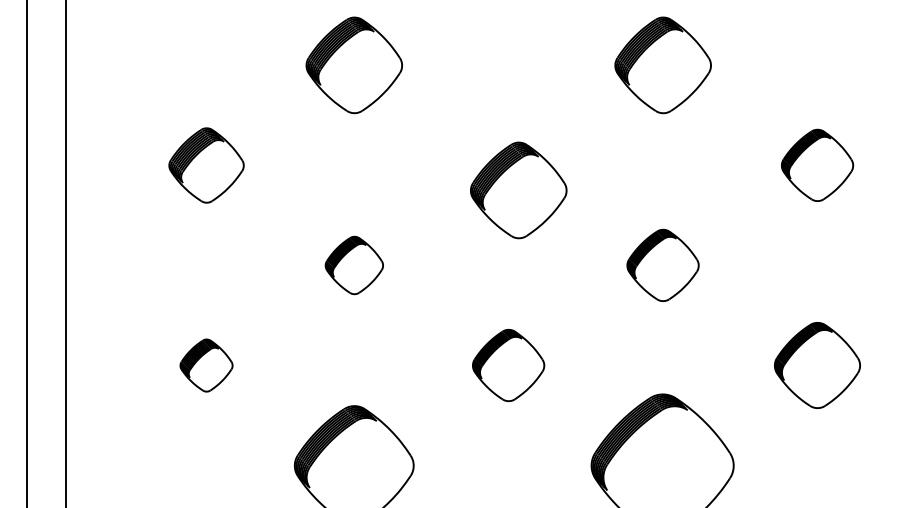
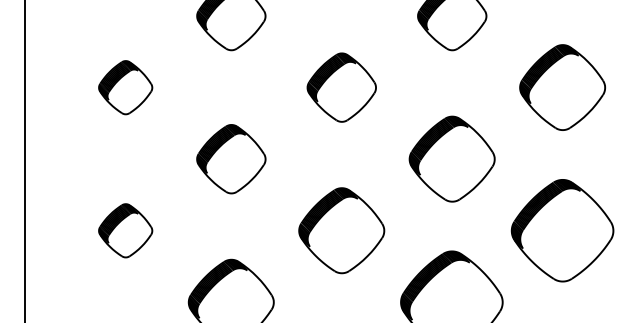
part: (817, 165) -> (562, 87), size x1.67
part: (518, 190) -> (341, 87), moved
part: (354, 265) -> (231, 159), size x1.67
part: (662, 265) -> (451, 159), size x1.67
part: (206, 365) -> (125, 230), size x1.43
part: (508, 365) -> (341, 230), size x1.67
part: (817, 365) -> (562, 230), size x1.67

